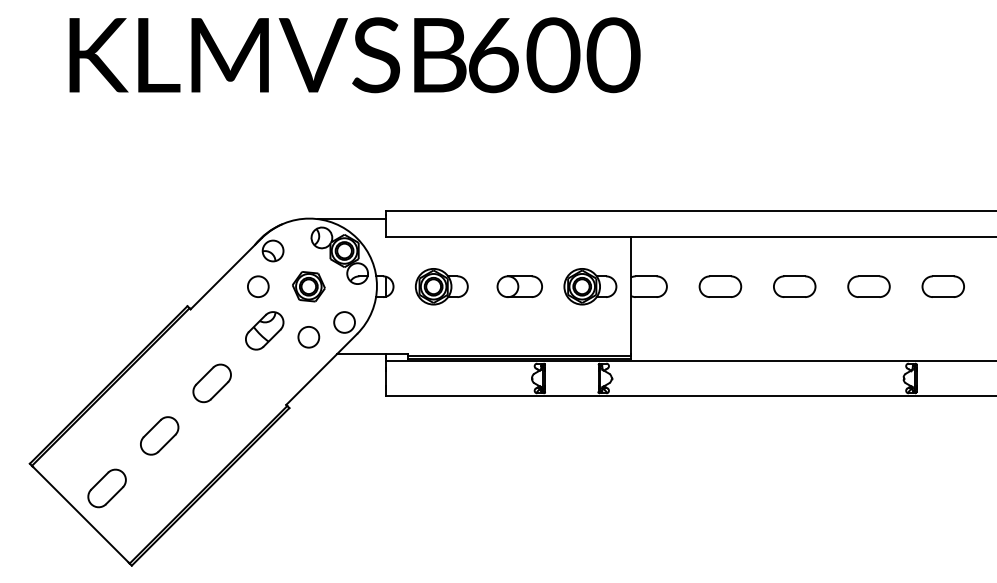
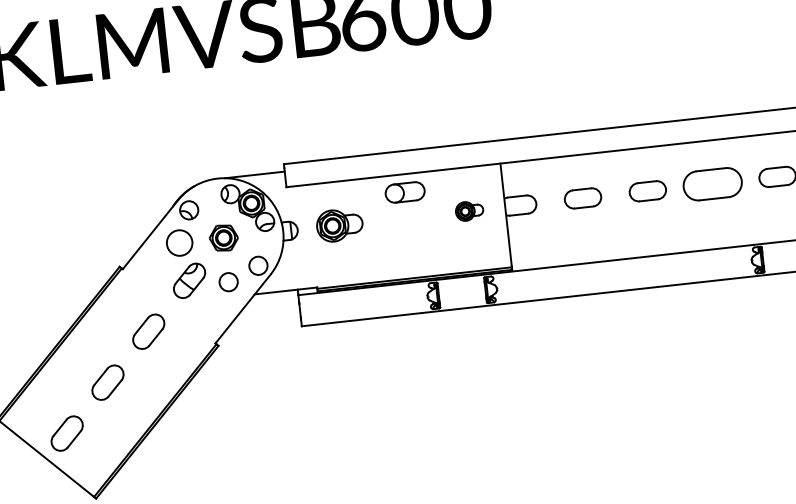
circle: (258, 286) -> (179, 242), size x1.4
part: (519, 286) -> (404, 192), moved
part: (590, 286) -> (469, 210), size x0.6
part: (868, 286) -> (712, 183), size x1.6

